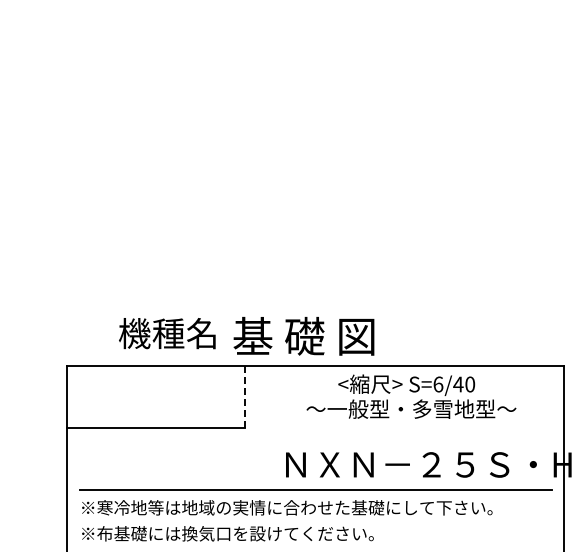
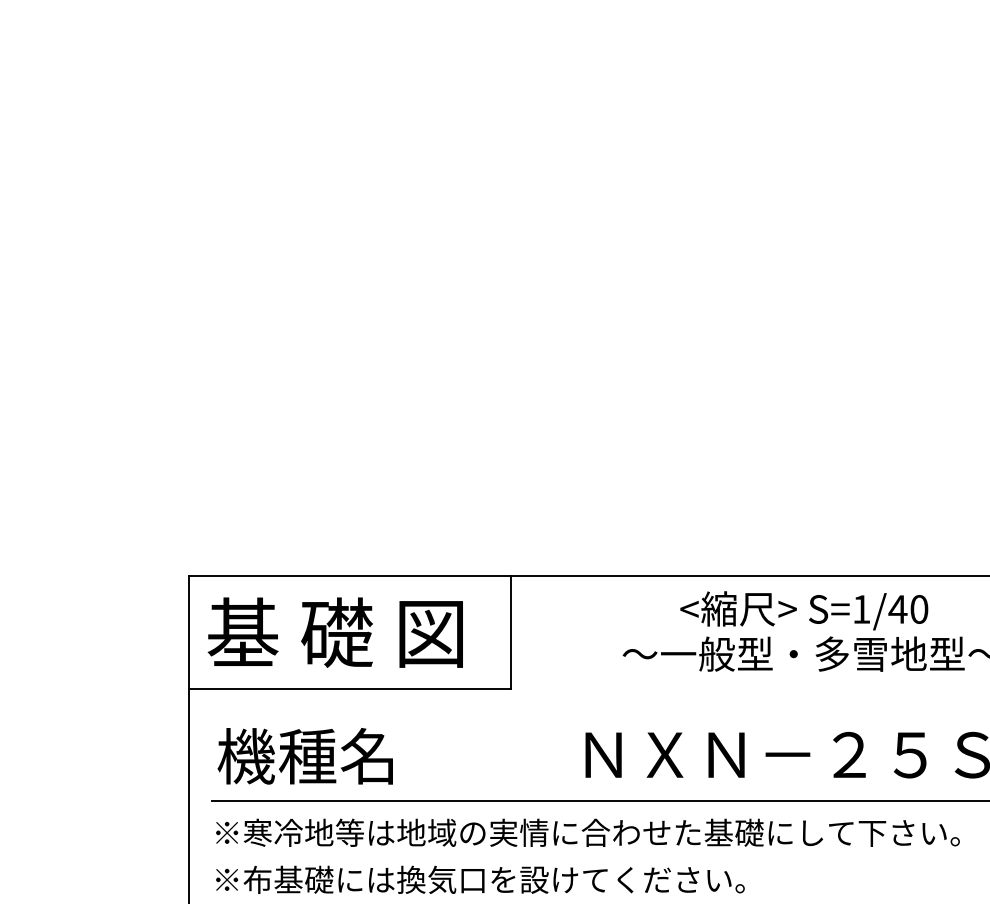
text: (167, 333) -> (305, 756), moved
text: (303, 336) -> (334, 632), moved
text: (438, 384) -> (861, 609), S=6/40 -> S=1/40
line: (244, 397) -> (510, 632), dashed -> solid

